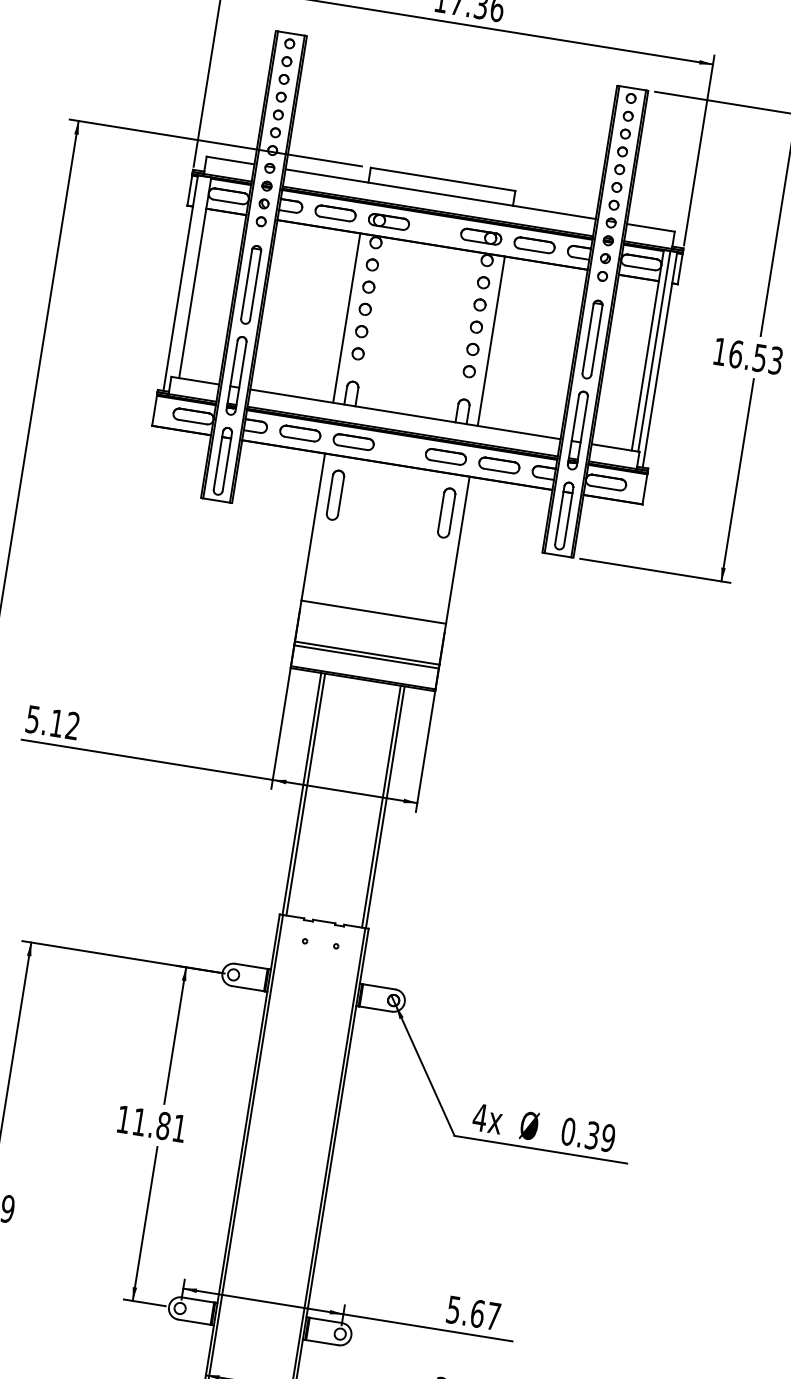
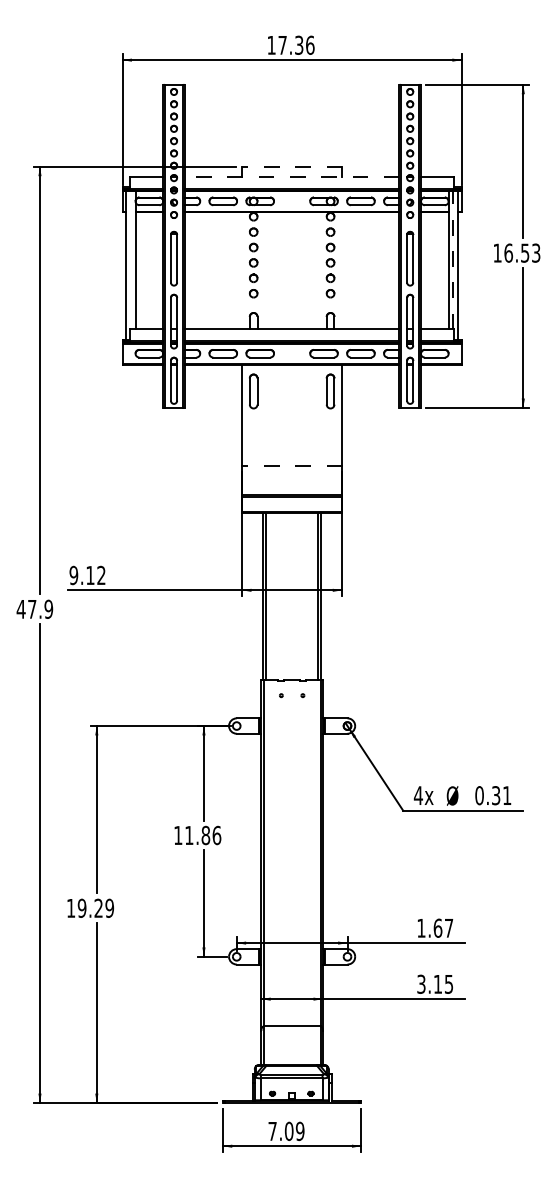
line: (442, 178) -> (291, 166), solid -> dashed
line: (439, 194) -> (291, 177), solid -> dashed
line: (347, 317) -> (242, 270), removed
line: (491, 340) -> (342, 270), removed
line: (654, 350) -> (453, 259), solid -> dashed
line: (372, 612) -> (291, 466), solid -> dashed
text: (32, 718) -> (73, 574), 5.12 -> 9.12
text: (178, 1128) -> (216, 835), 11.81 -> 11.86
text: (607, 1137) -> (506, 795), 0.39 -> 0.31
text: (453, 1310) -> (421, 928), 5.67 -> 1.67

